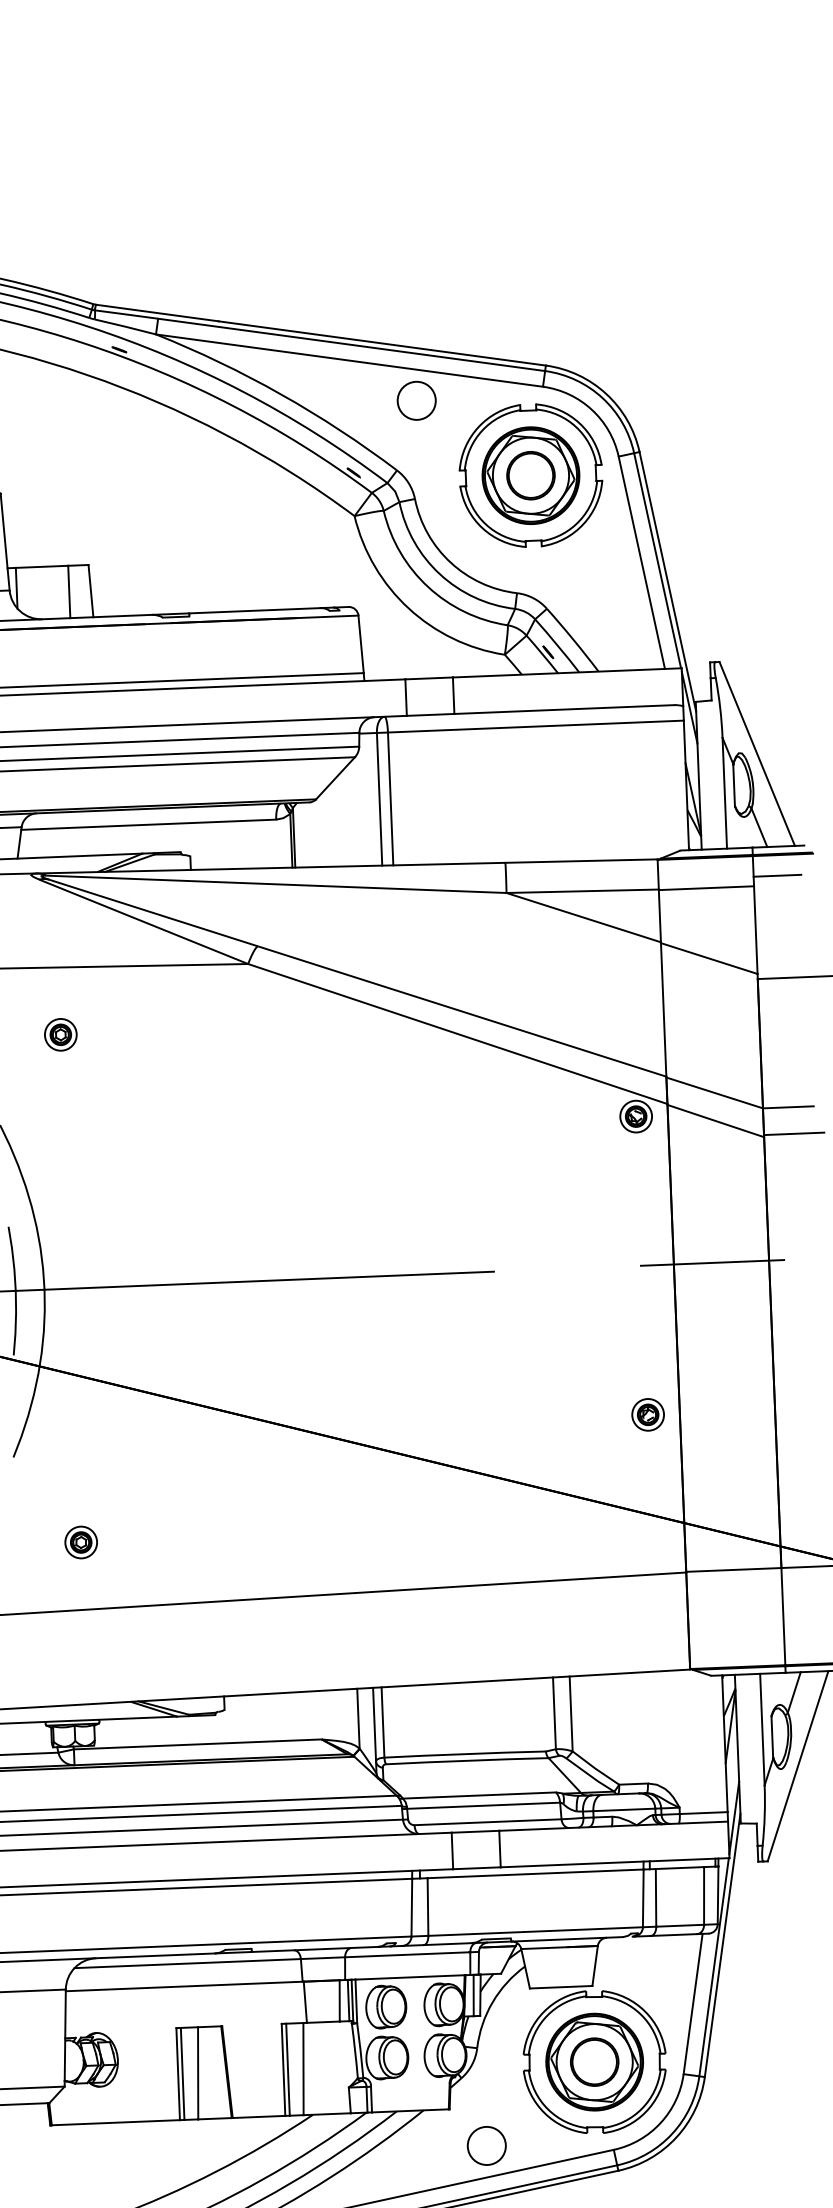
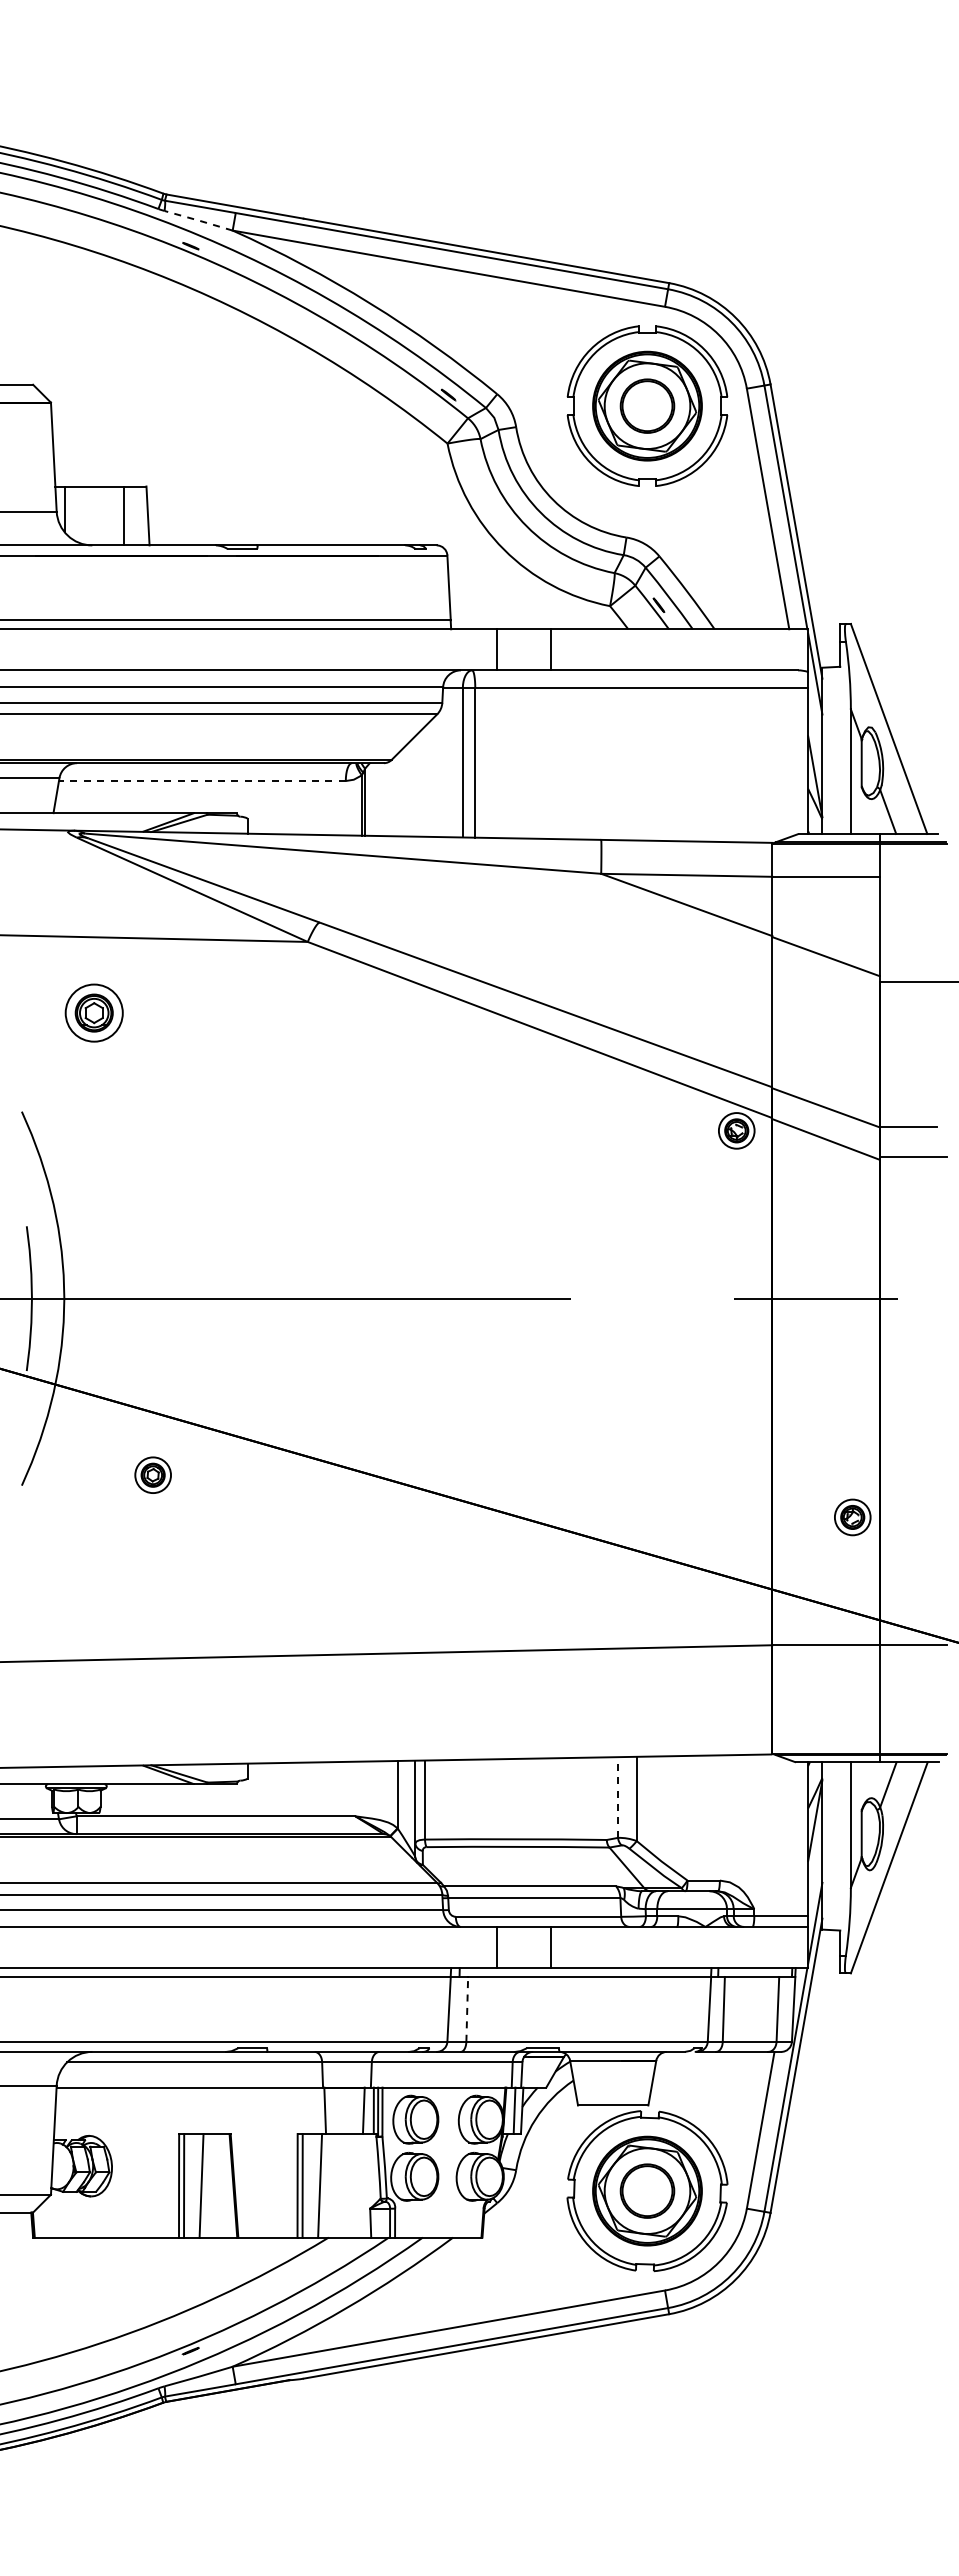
line: (125, 326) -> (198, 220), solid -> dashed
circle: (416, 400) -> (522, 316), removed
line: (147, 825) -> (201, 781), solid -> dashed
line: (777, 875) -> (906, 866), removed
part: (60, 1034) -> (93, 1012), size x1.6
part: (647, 1414) -> (852, 1517), moved
part: (80, 1541) -> (152, 1474), moved
line: (554, 1713) -> (618, 1797), solid -> dashed
line: (428, 1906) -> (467, 2008), solid -> dashed
circle: (486, 2146) -> (522, 2280), removed

